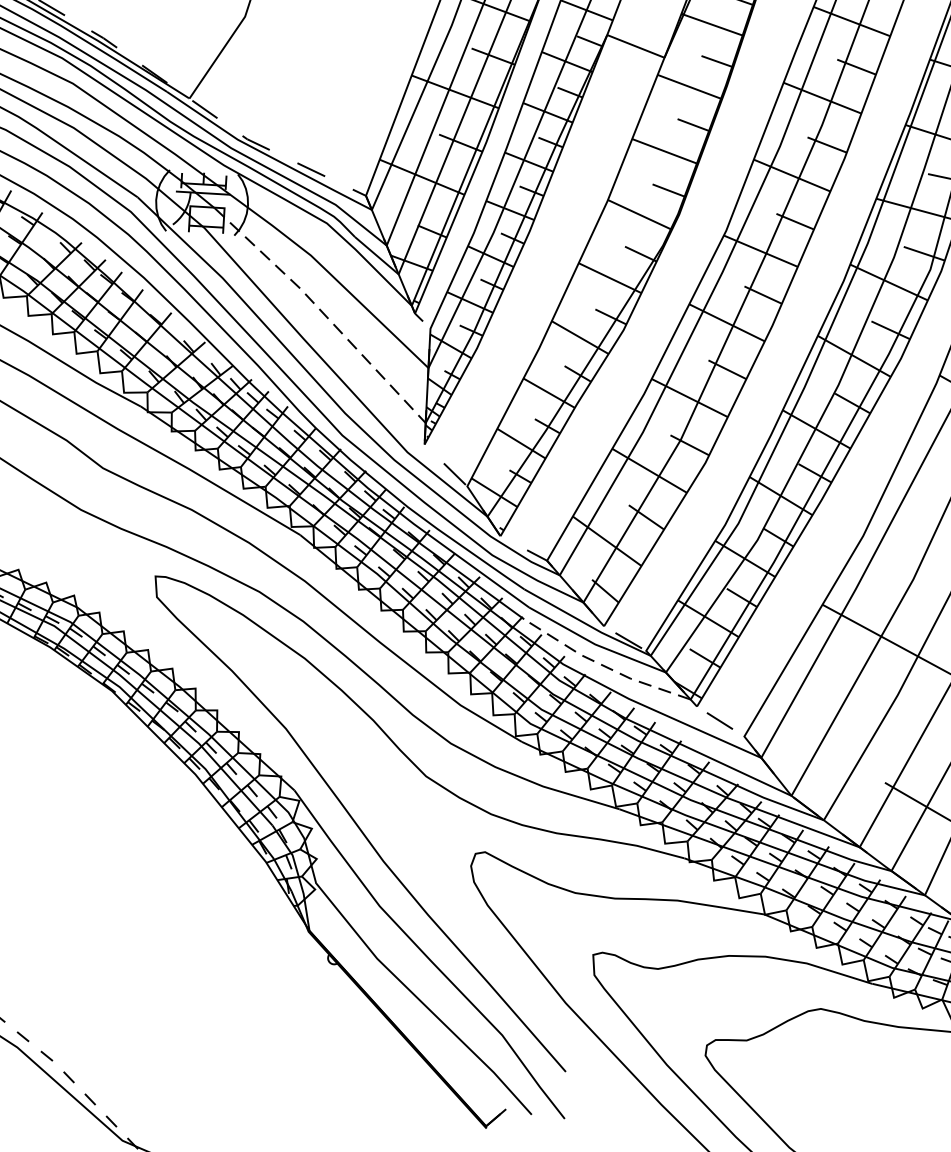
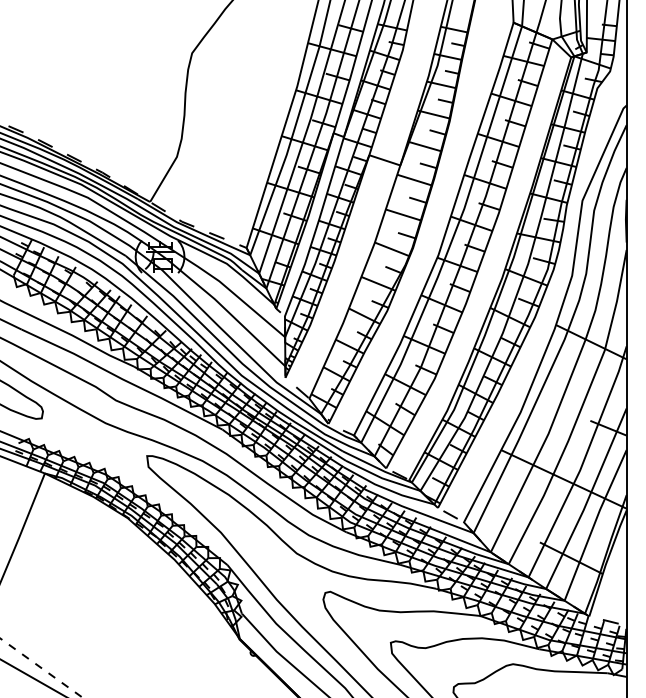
line: (321, 311) -> (226, 310), dashed -> solid
line: (604, 666) -> (387, 489), dashed -> solid

